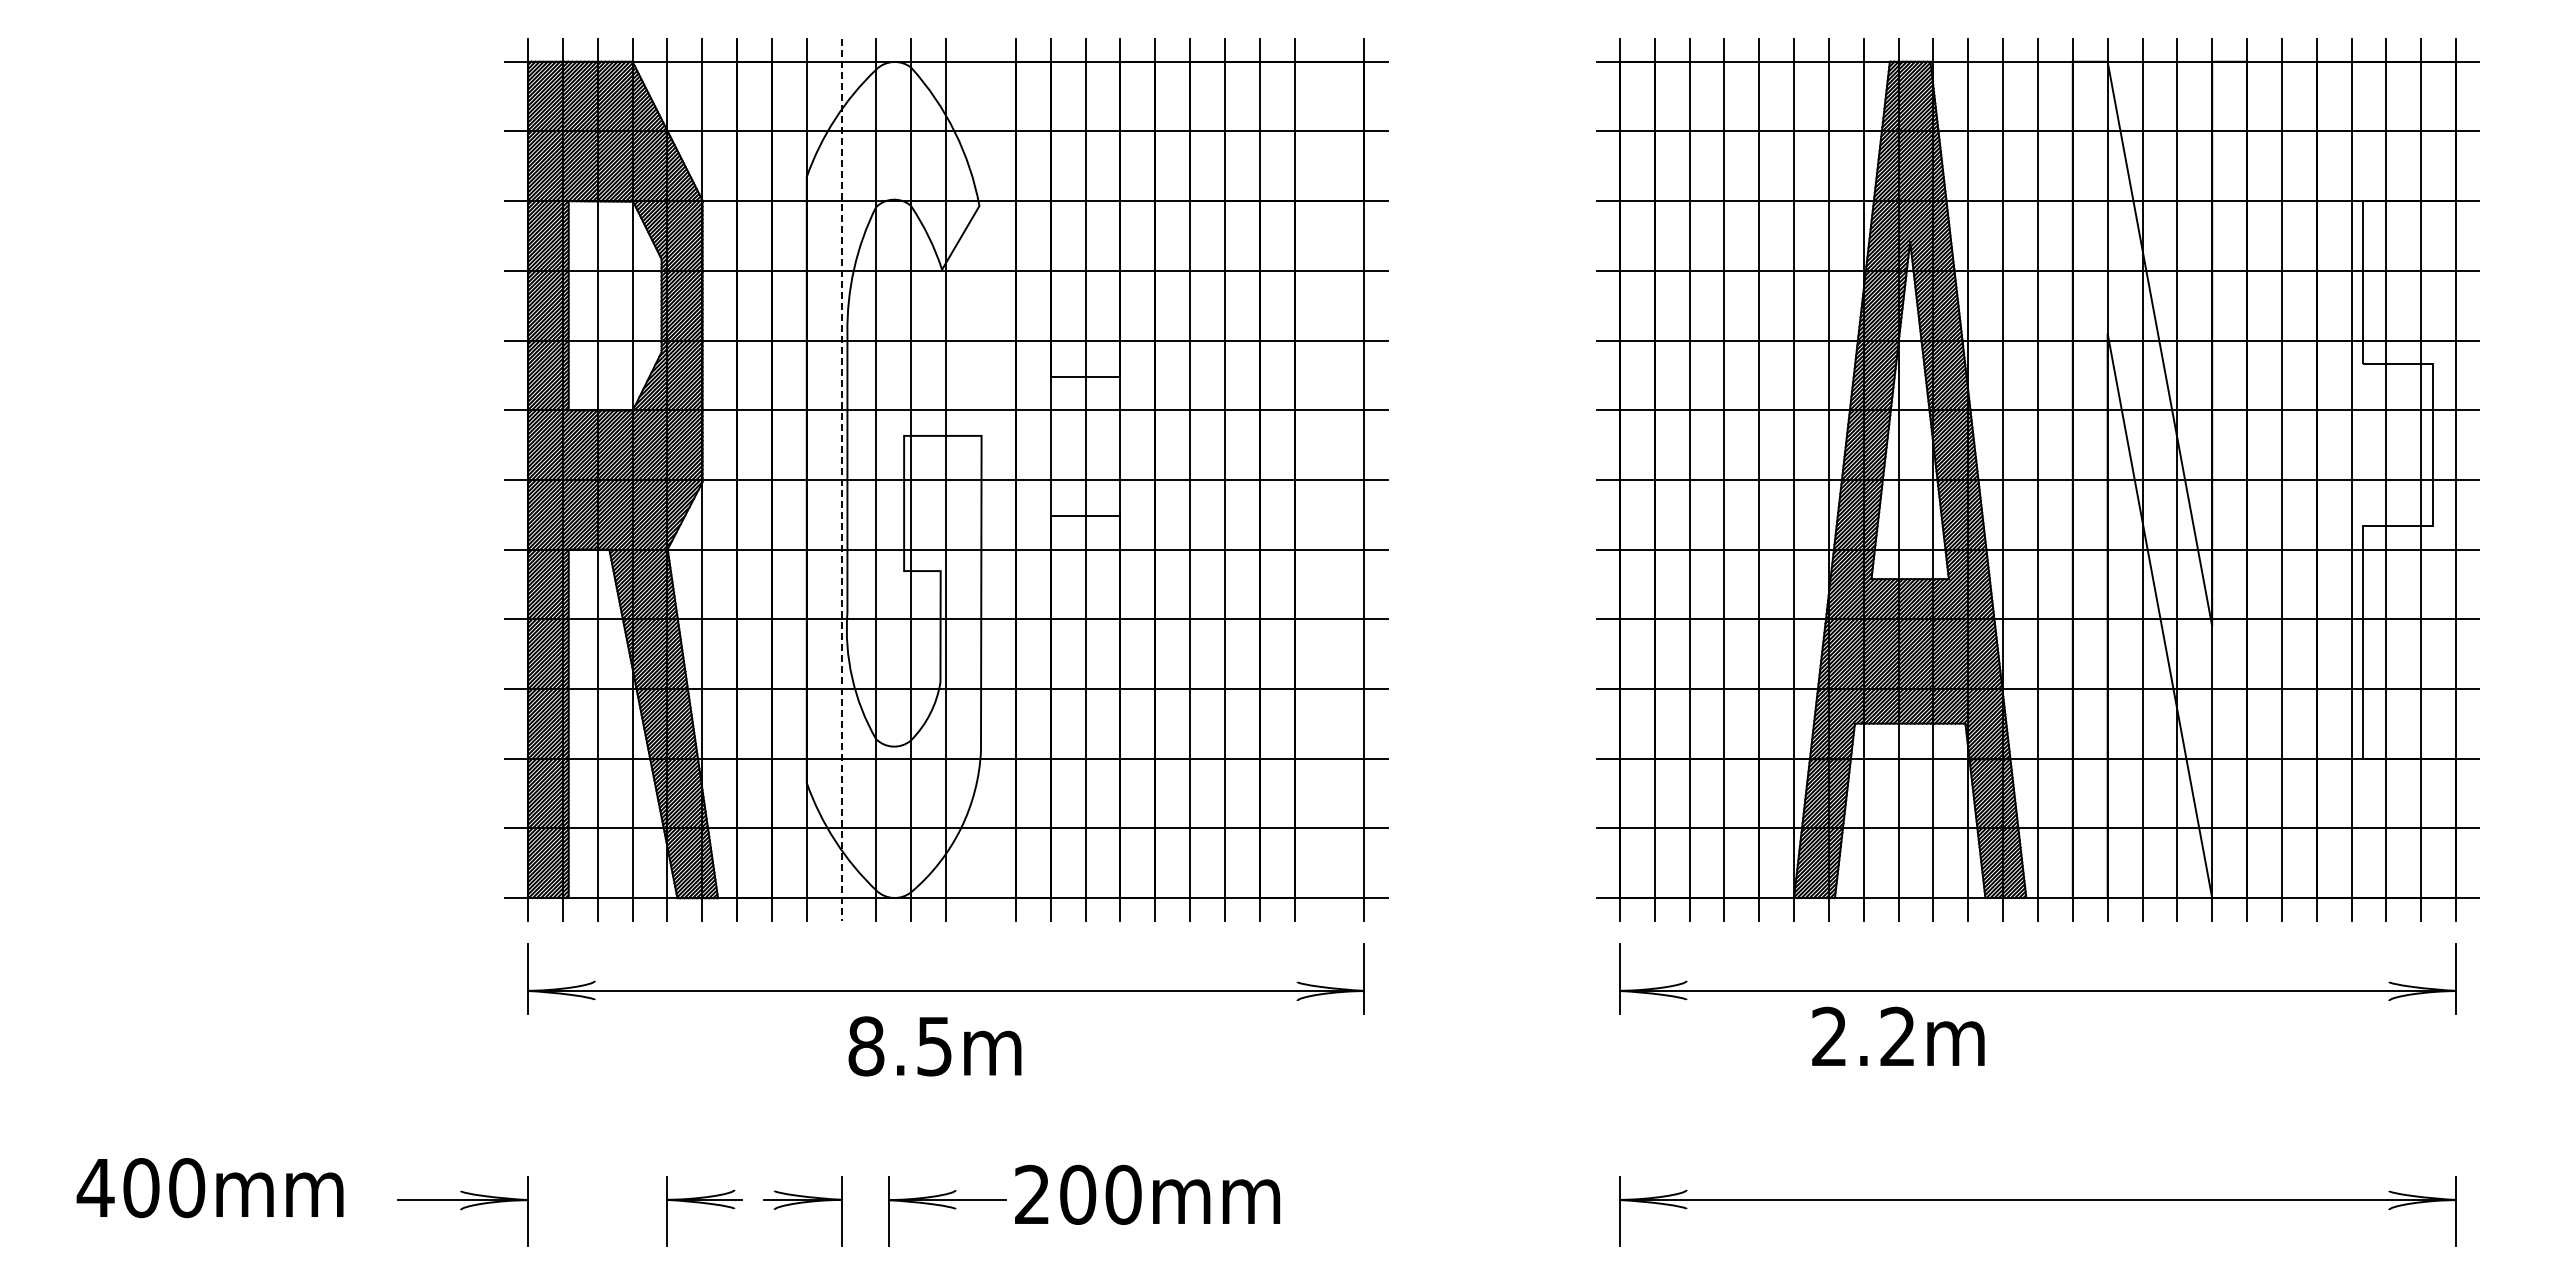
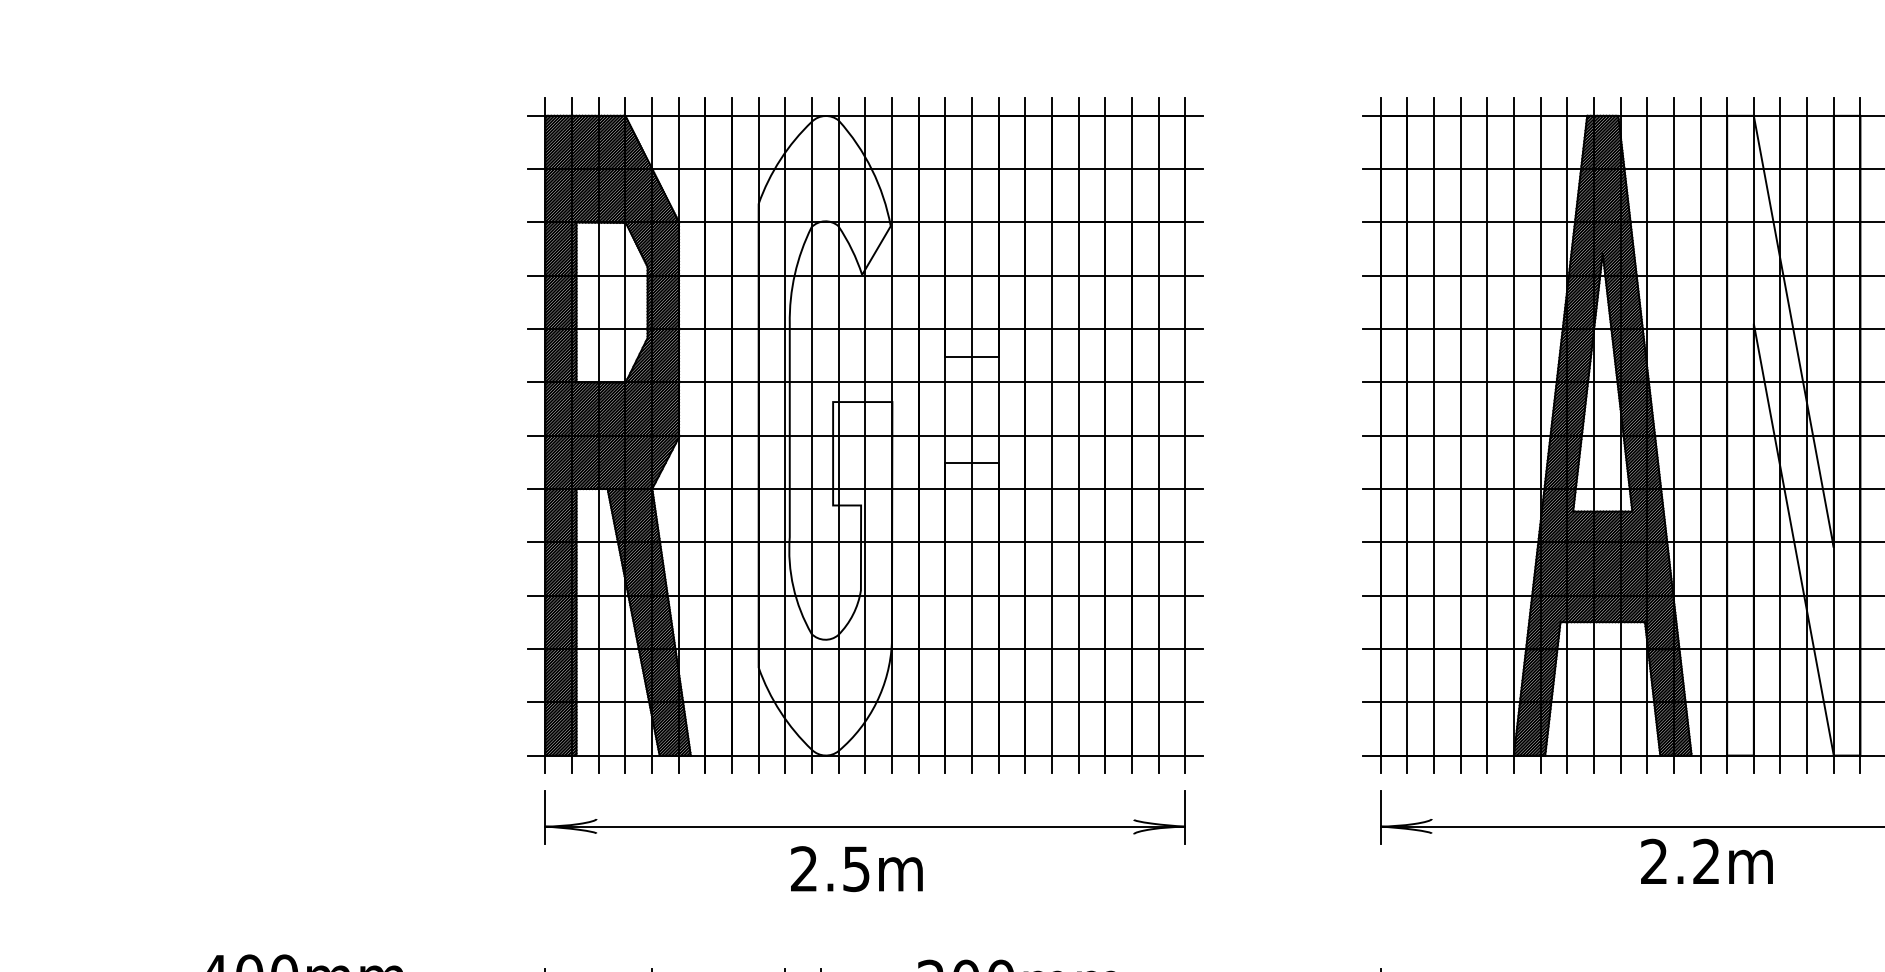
line: (981, 479) -> (892, 435), added
line: (1329, 479) -> (1158, 435), added
line: (841, 480) -> (785, 436), dashed -> solid
text: (1898, 1035) -> (1707, 860), moved
text: (866, 1046) -> (804, 869), 8.5m -> 2.5m

